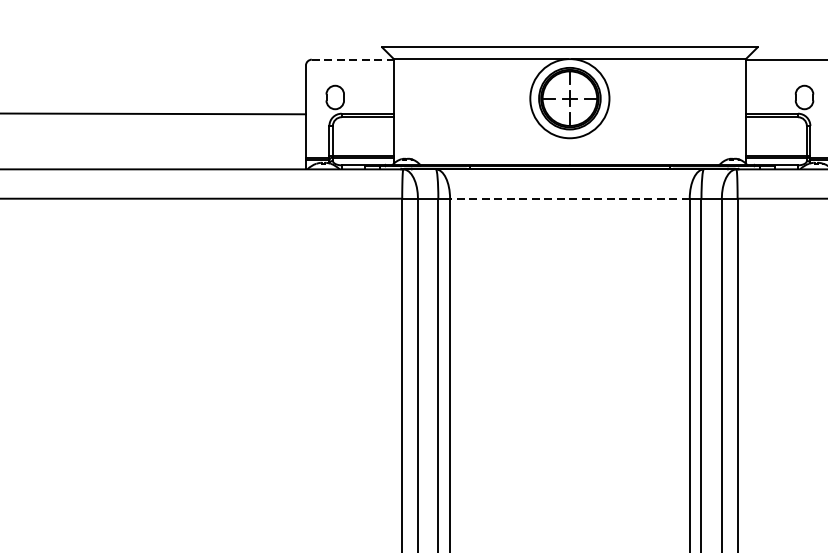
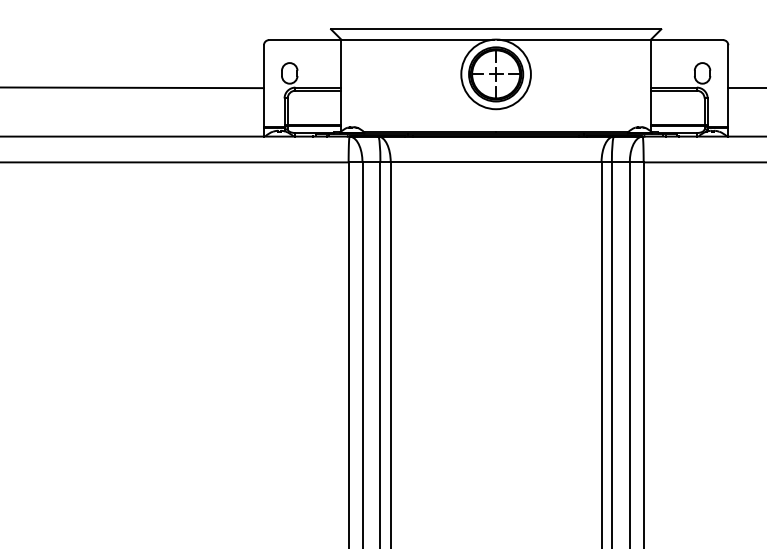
line: (353, 60) -> (305, 40), dashed -> solid
line: (569, 198) -> (495, 162), dashed -> solid

